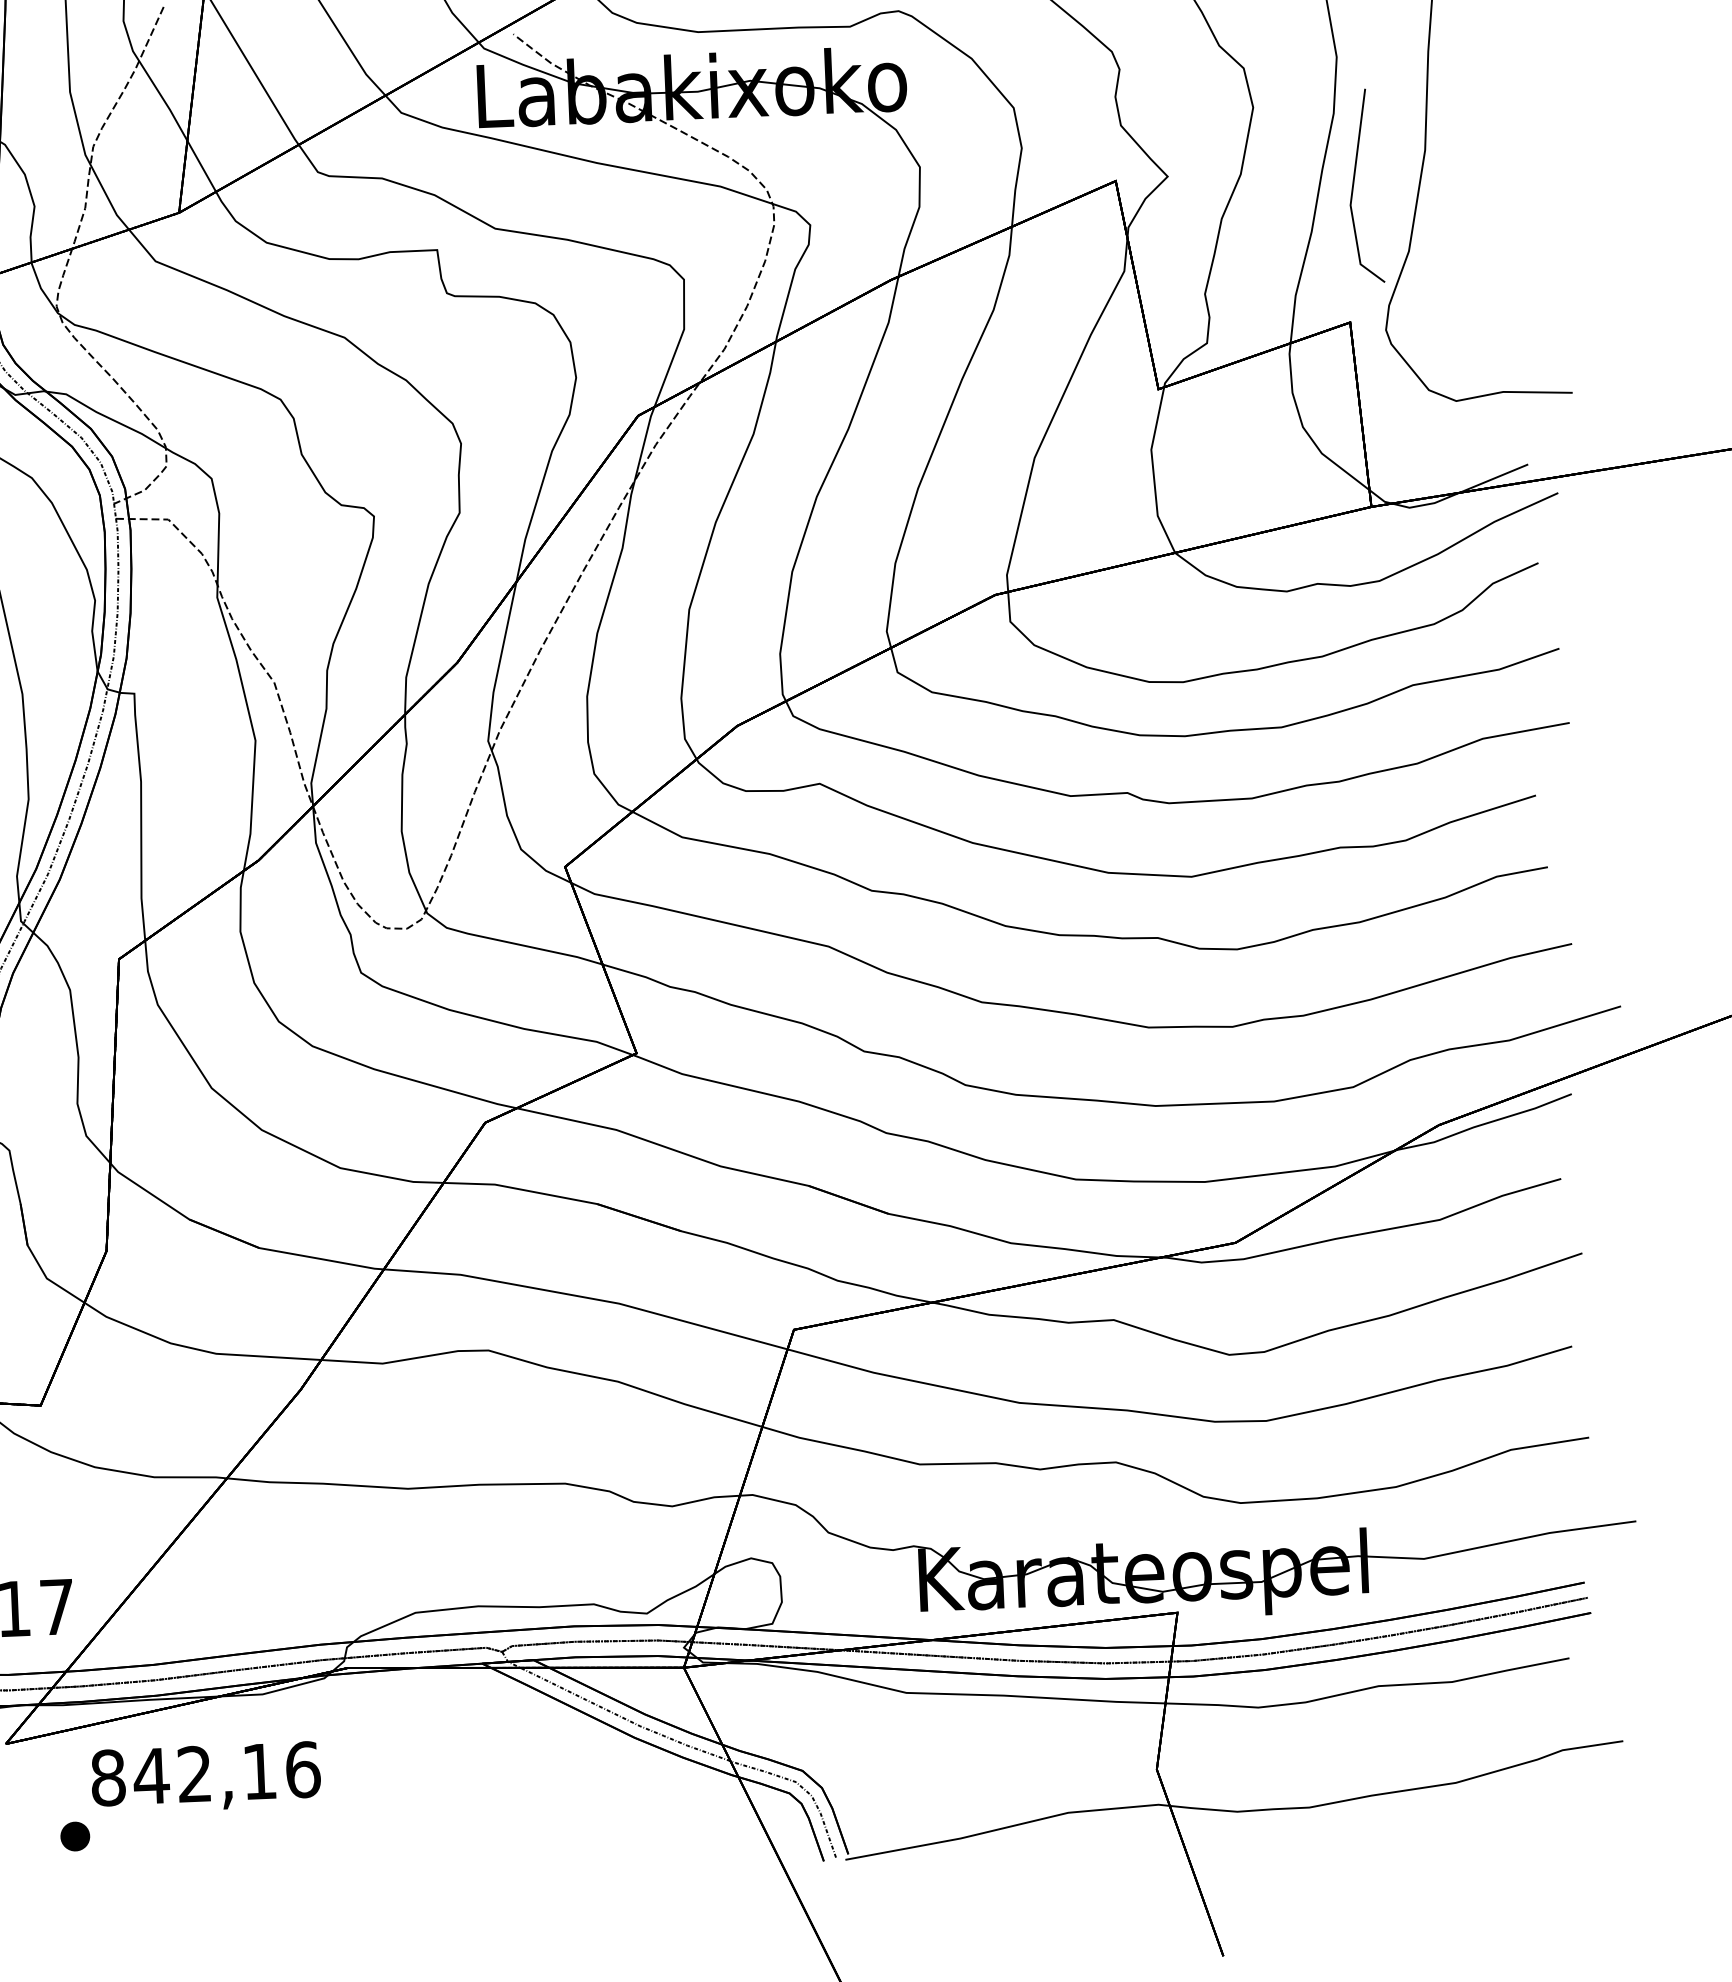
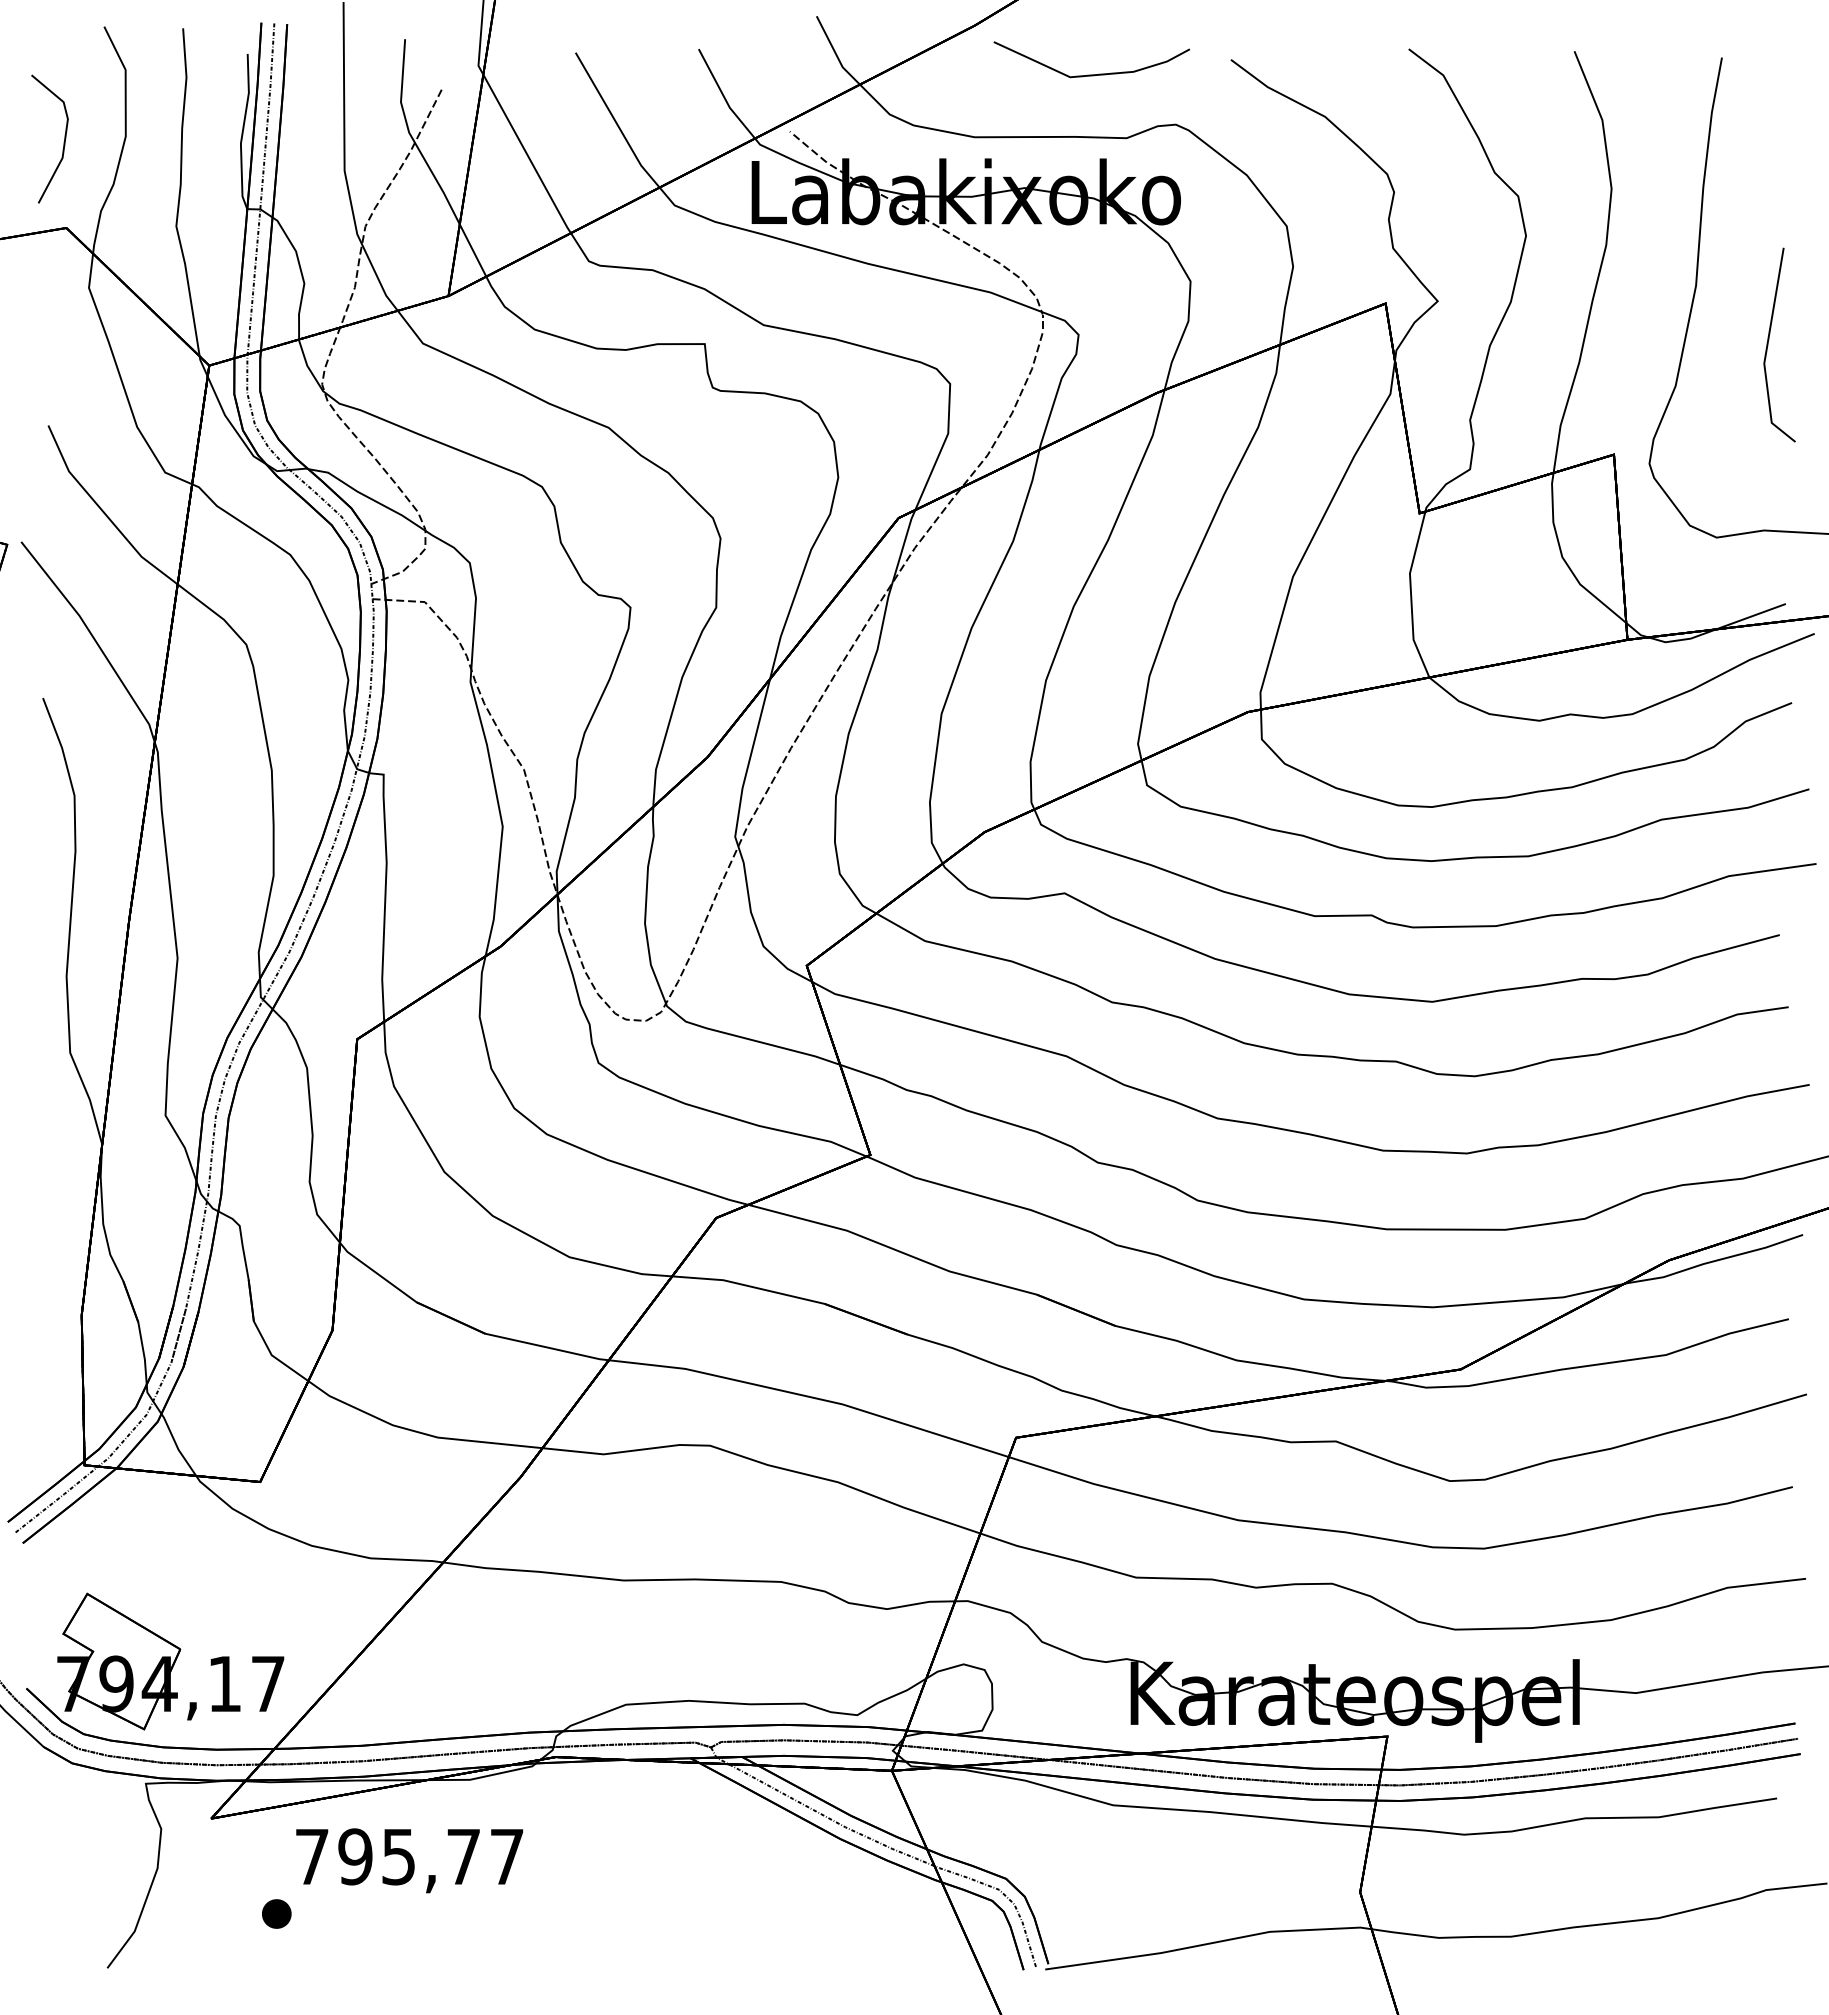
line: (1354, 182) -> (1769, 340), moved
text: (205, 1773) -> (409, 1856), 842,16 -> 795,77

